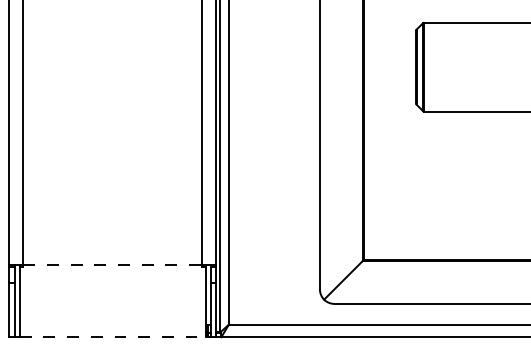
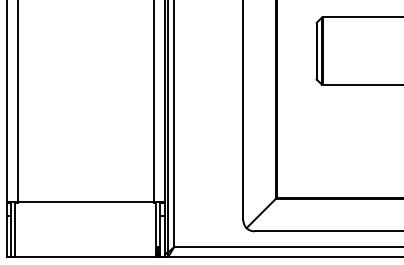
line: (113, 264) -> (86, 201), dashed -> solid
line: (112, 336) -> (85, 256), dashed -> solid

